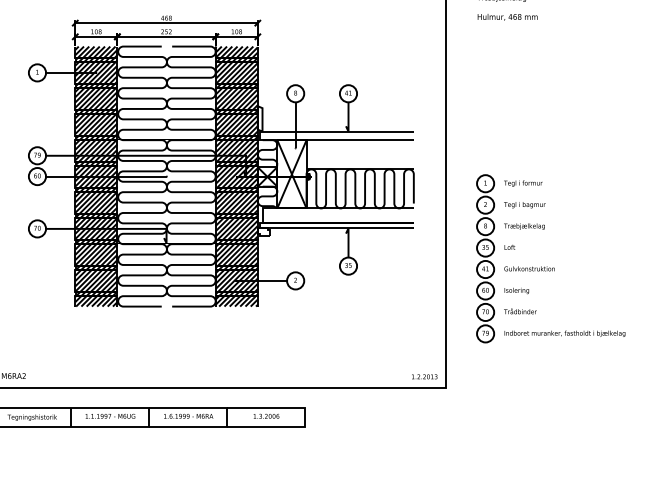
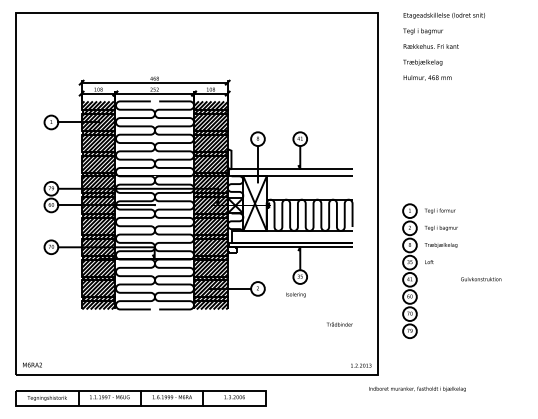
text: (530, 269) -> (481, 279), moved
text: (516, 290) -> (295, 294), moved
text: (520, 311) -> (339, 324), moved
text: (565, 332) -> (417, 388), moved

